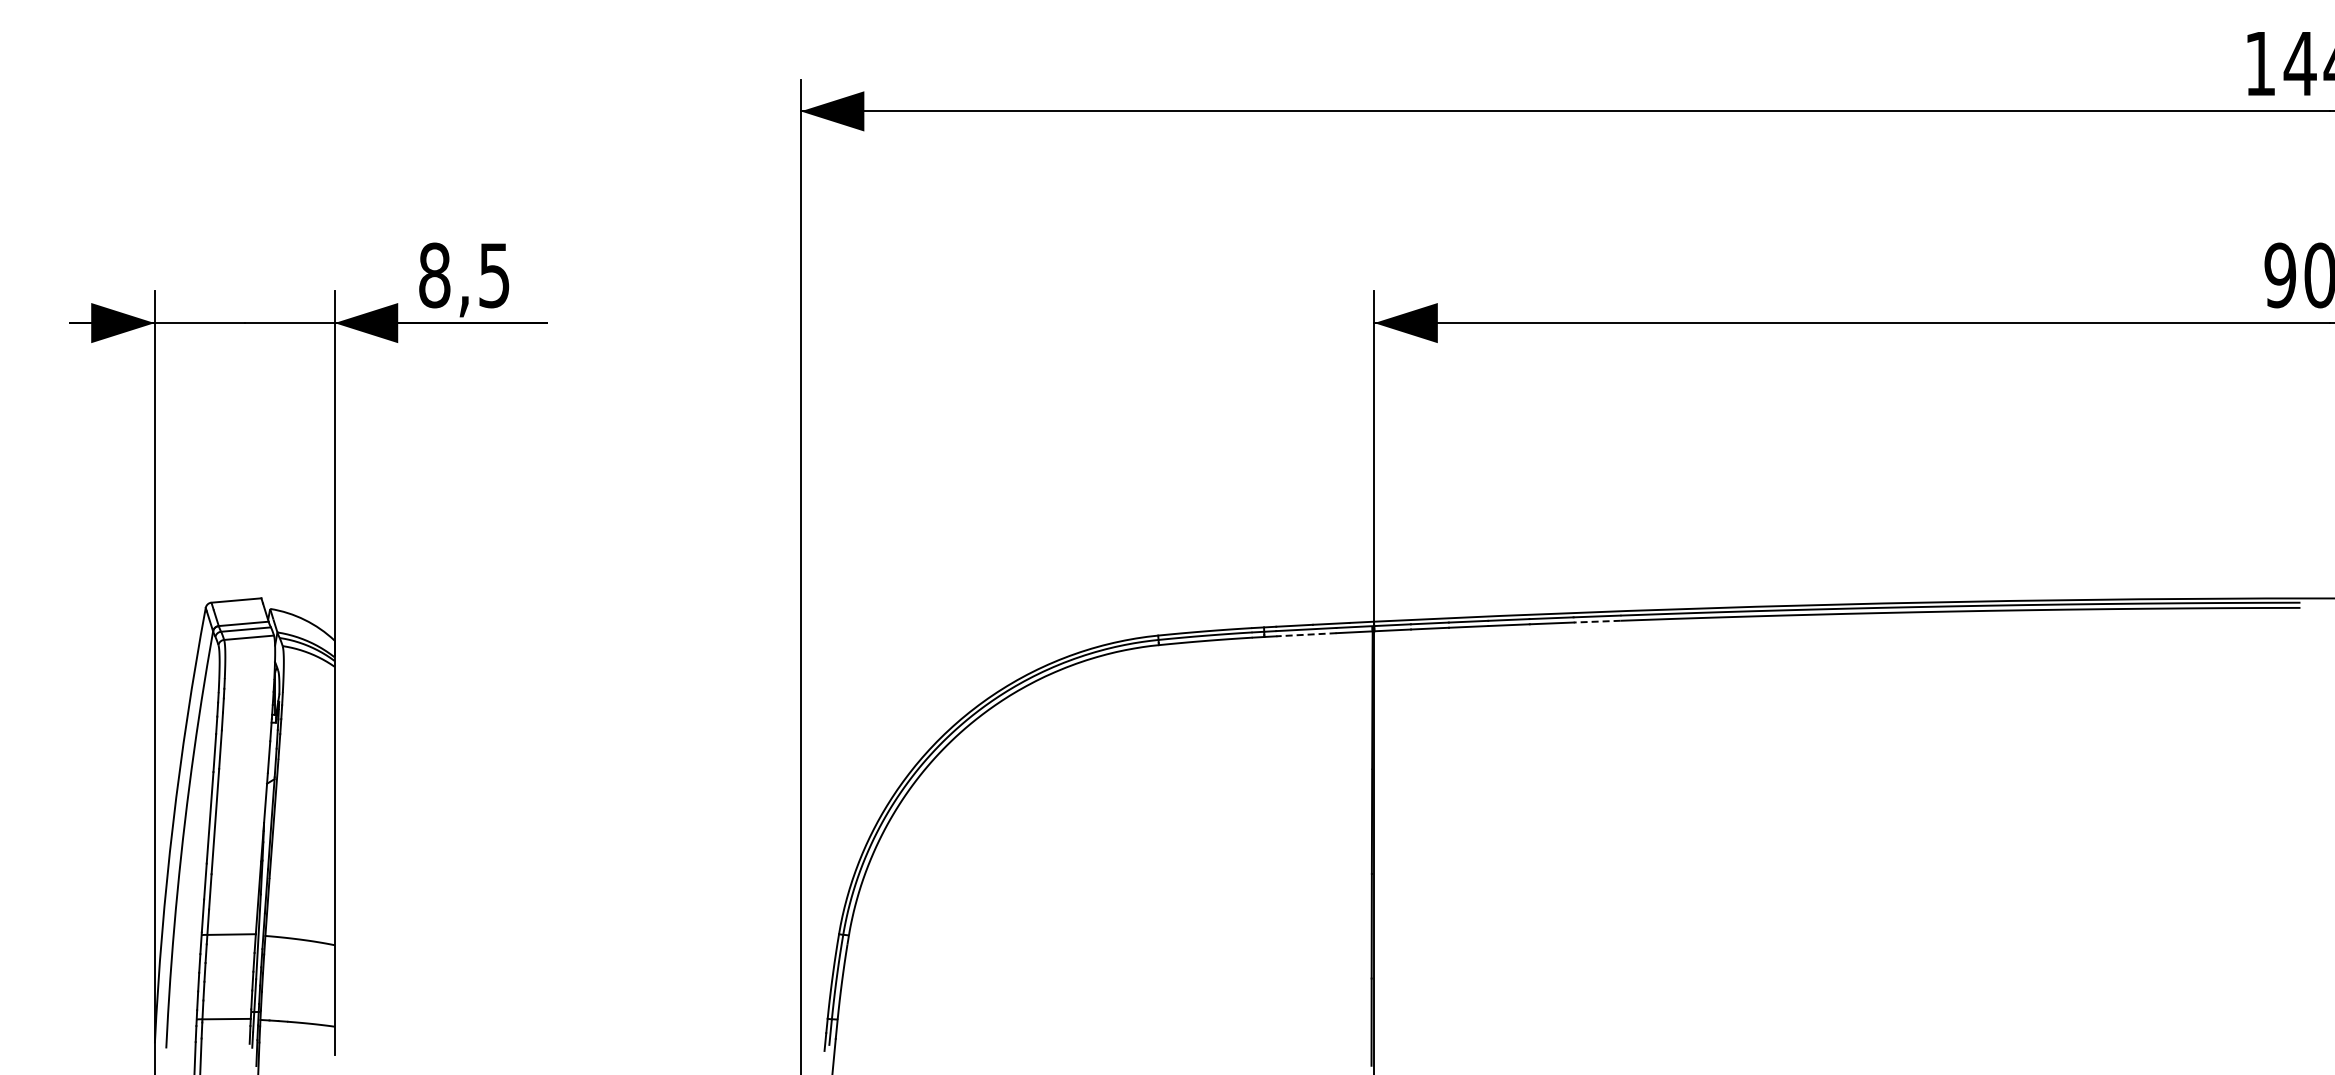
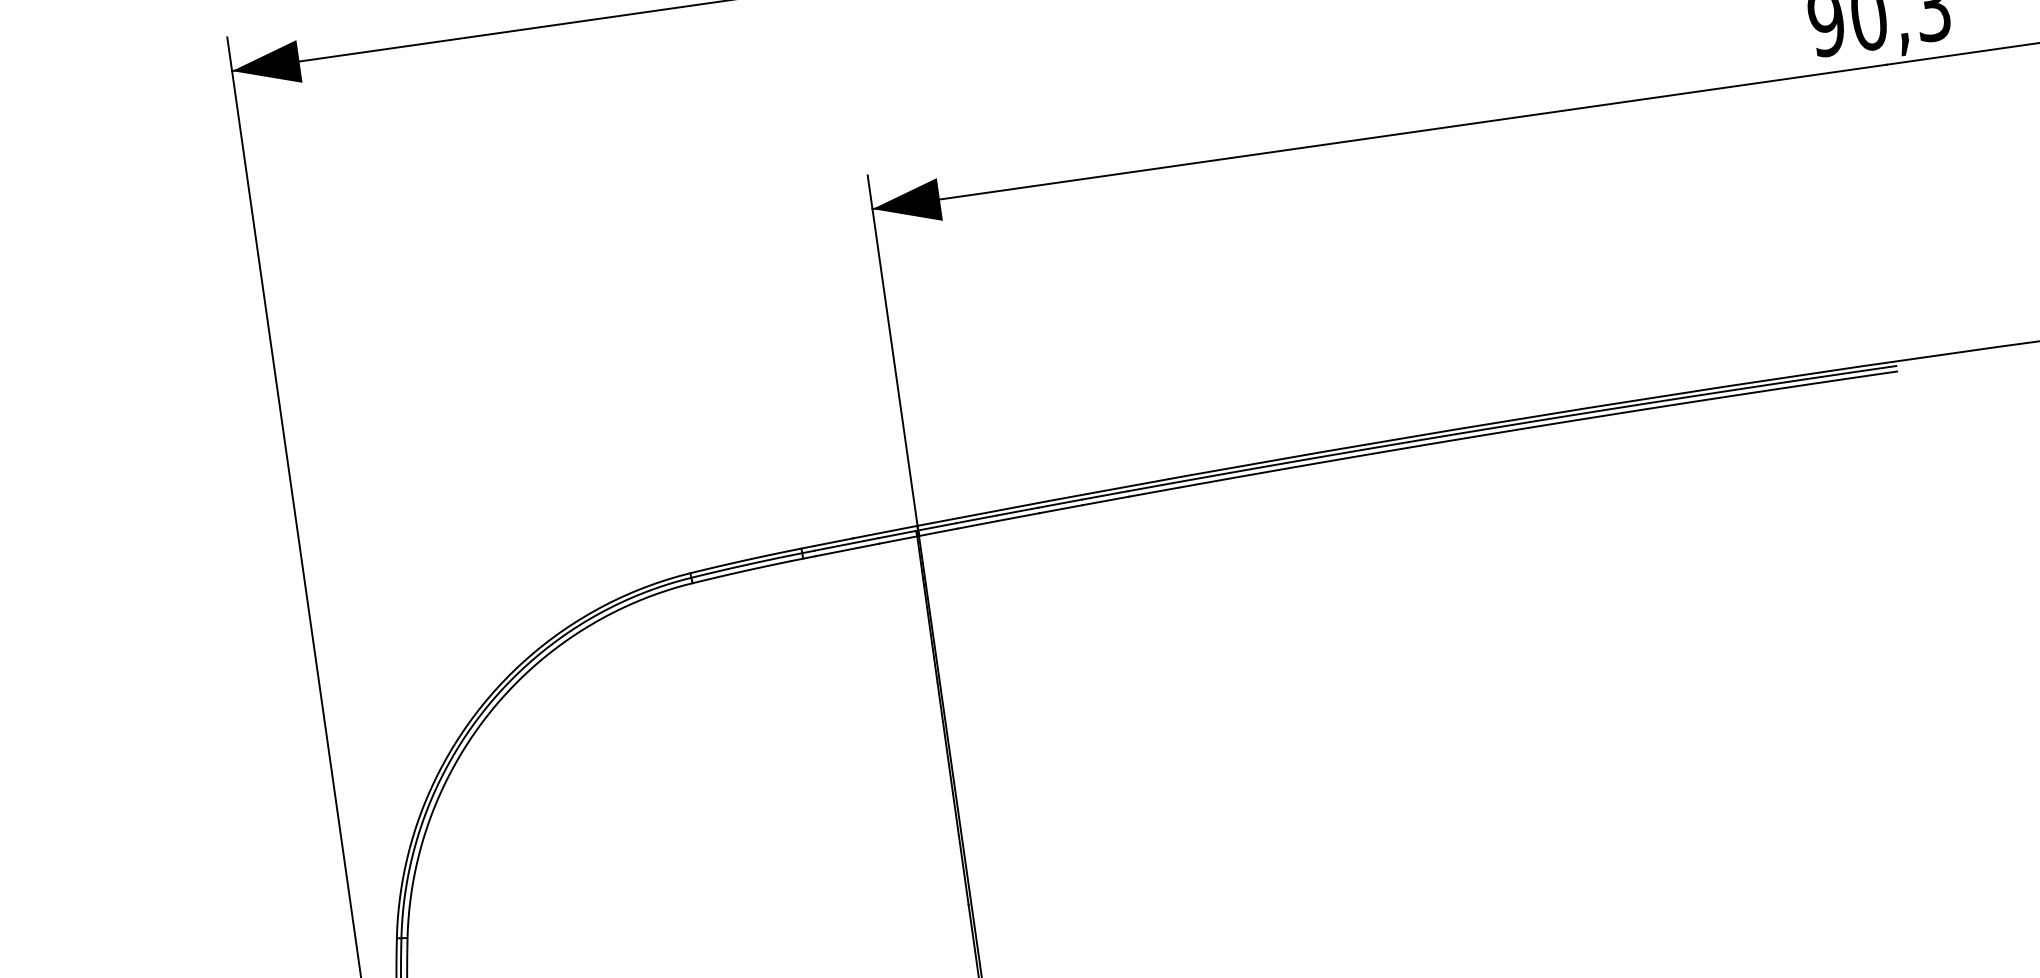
line: (1596, 621) -> (1153, 492), dashed -> solid
line: (1306, 634) -> (847, 549), dashed -> solid

